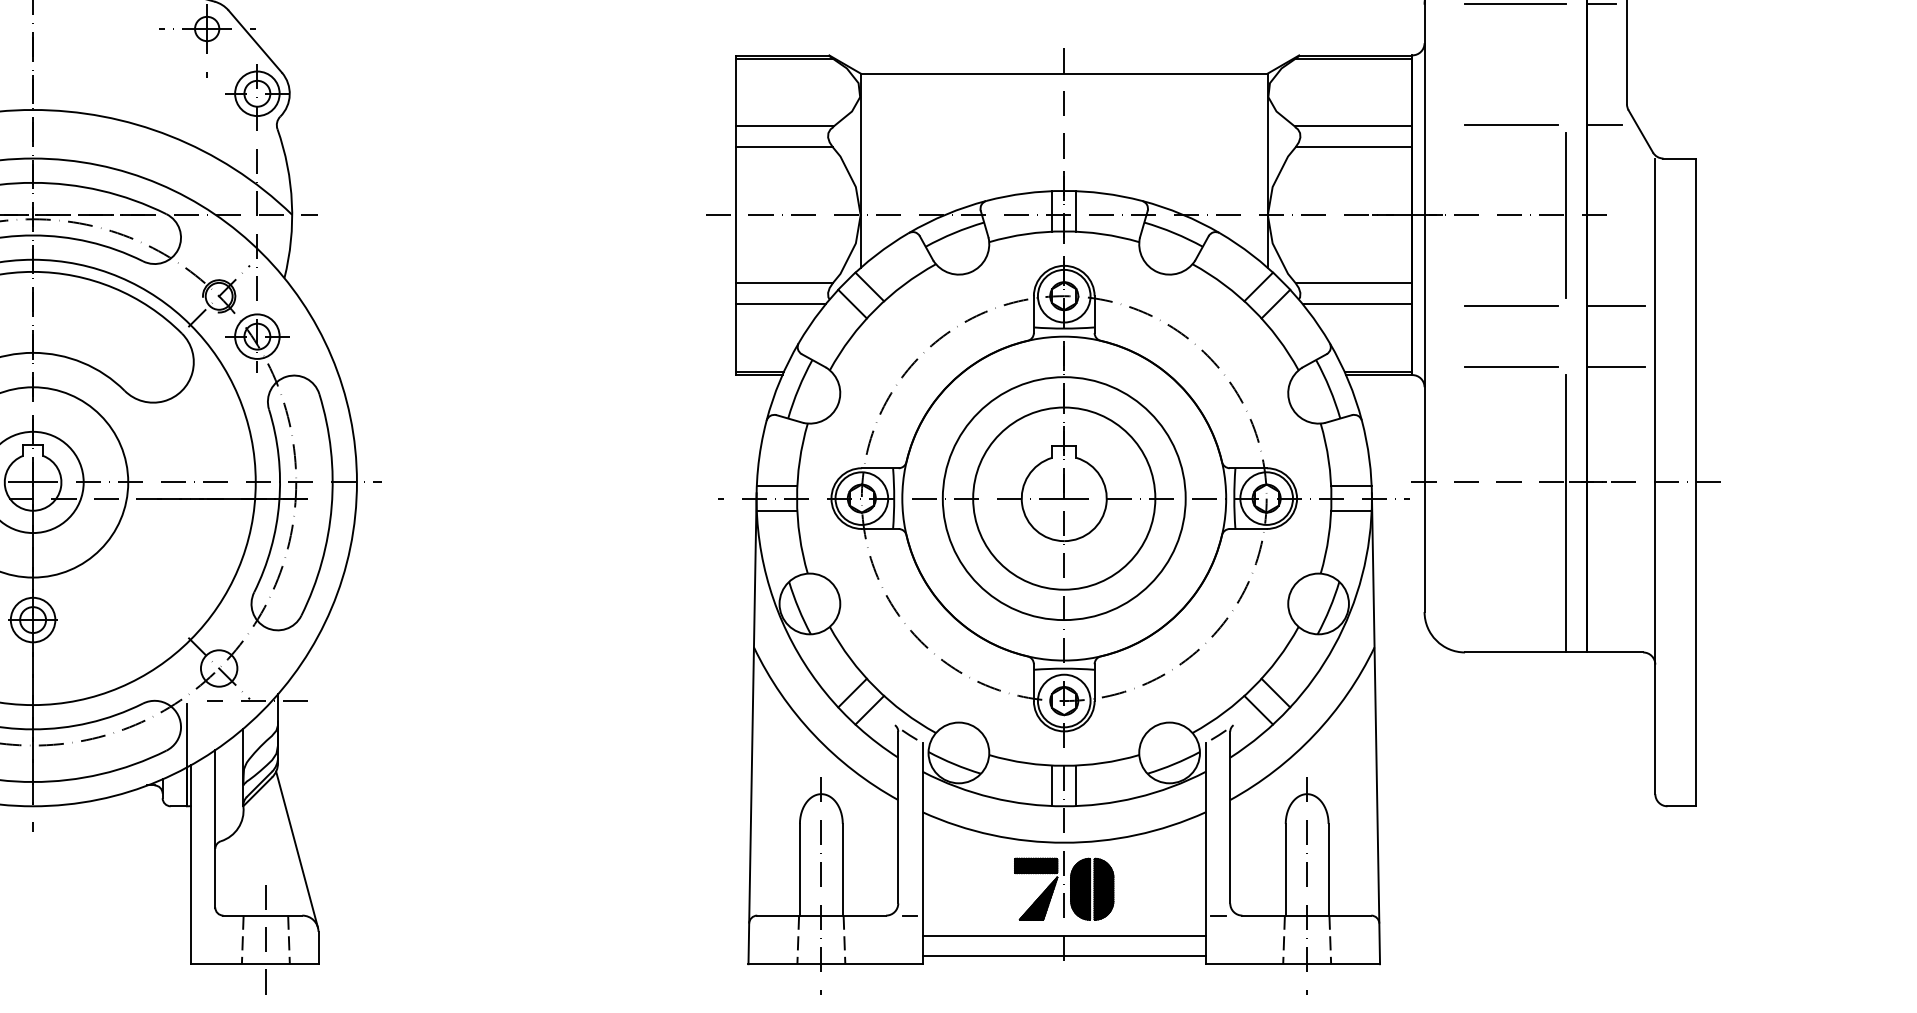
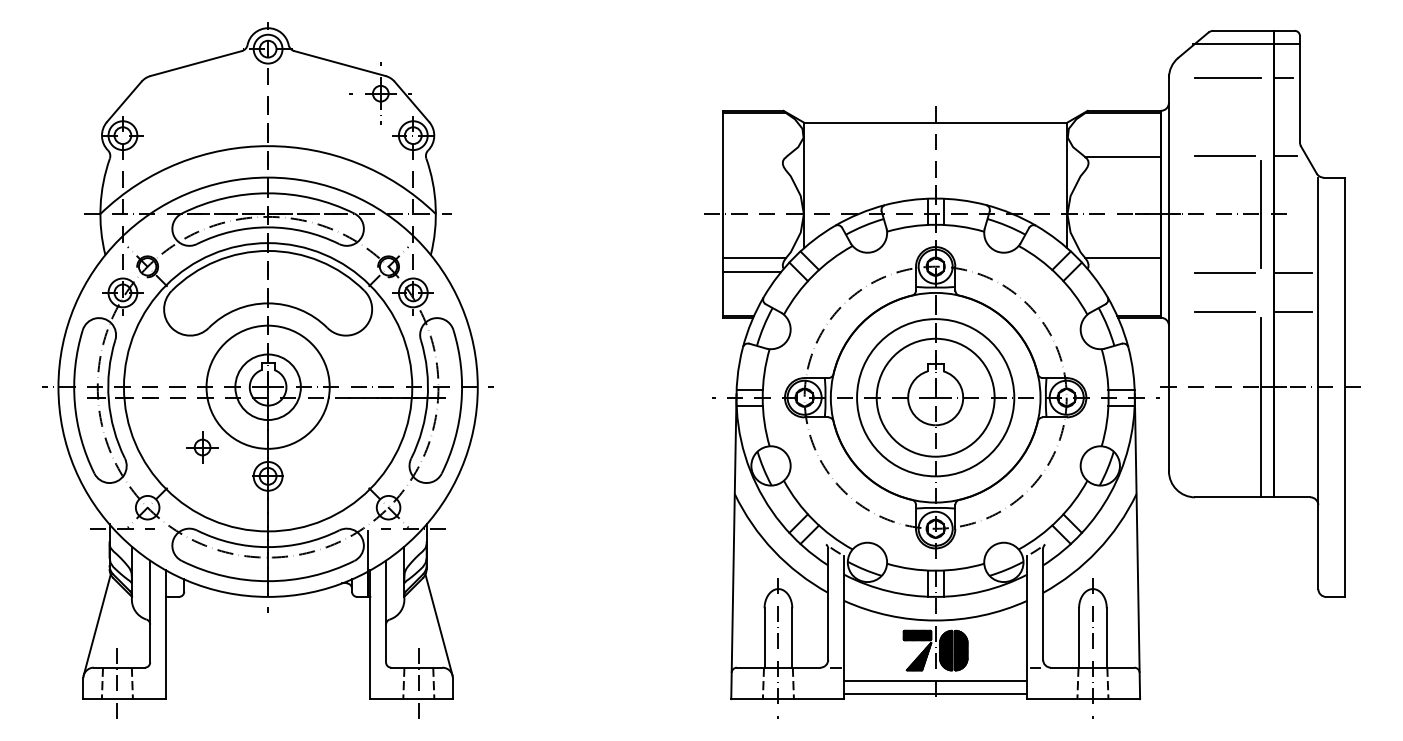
line: (784, 125) -> (754, 156), removed
line: (784, 147) -> (754, 170), removed
line: (1354, 147) -> (1123, 170), removed
line: (1357, 303) -> (1125, 271), removed

